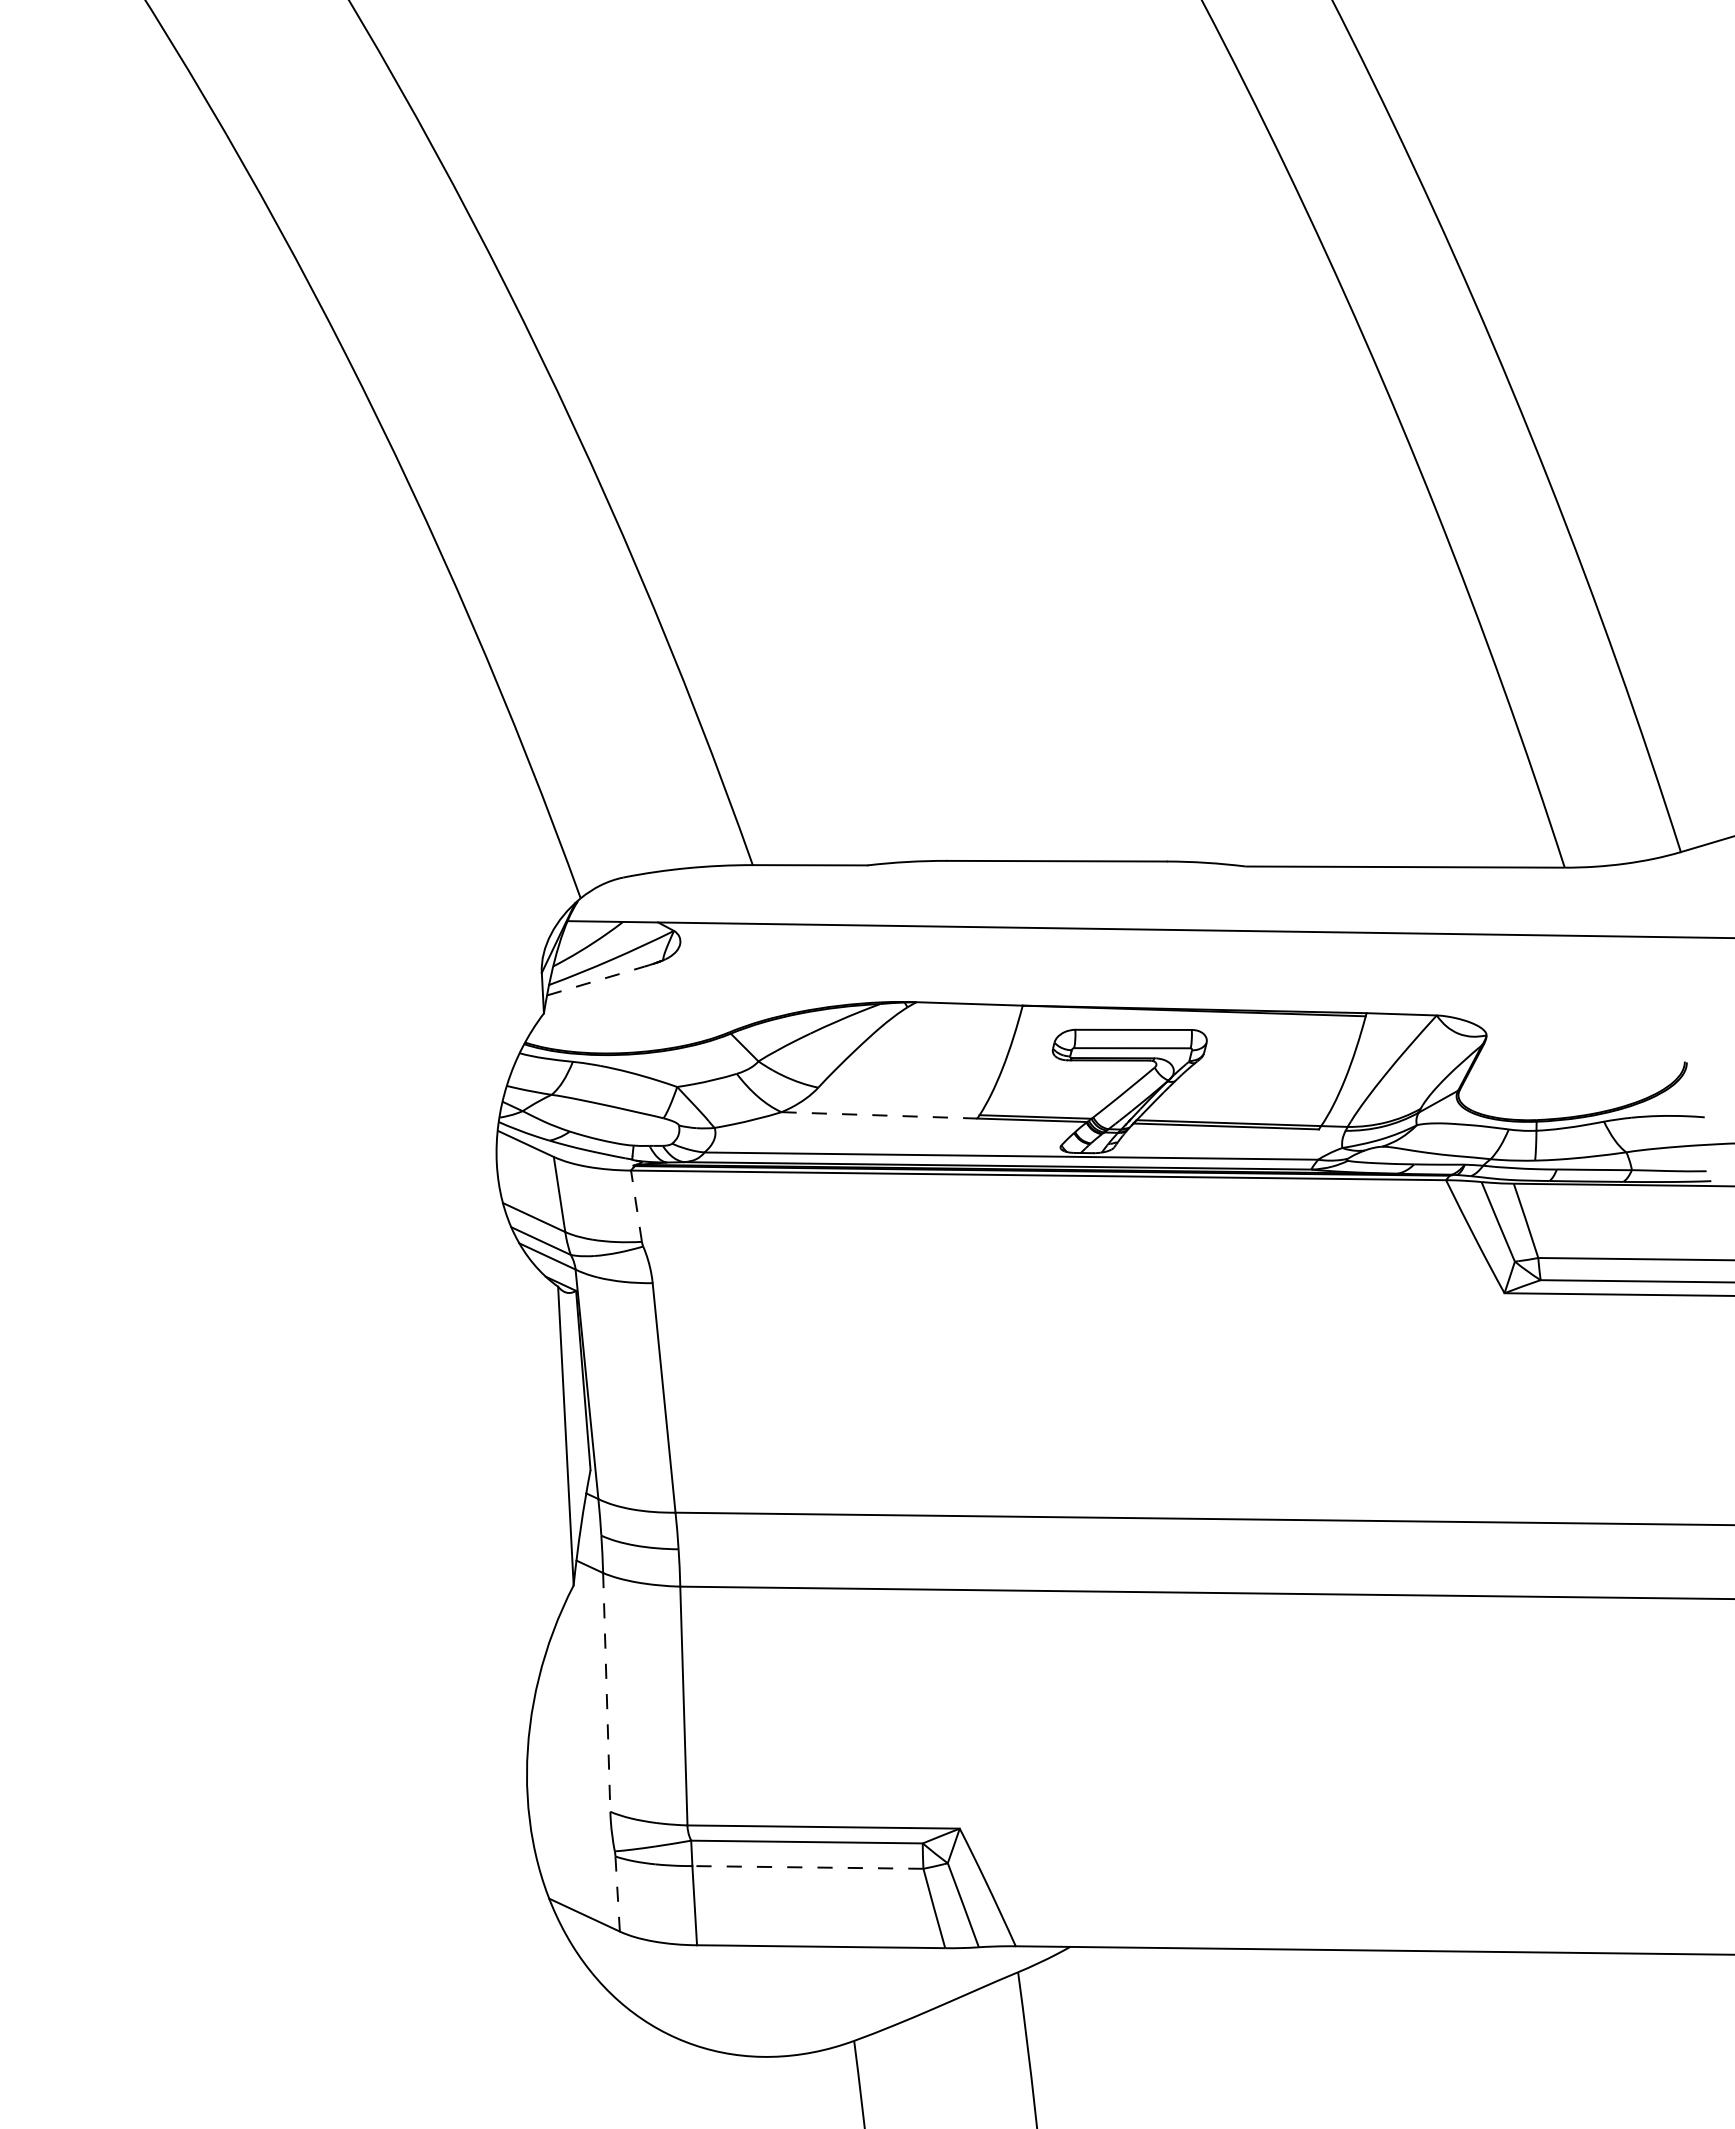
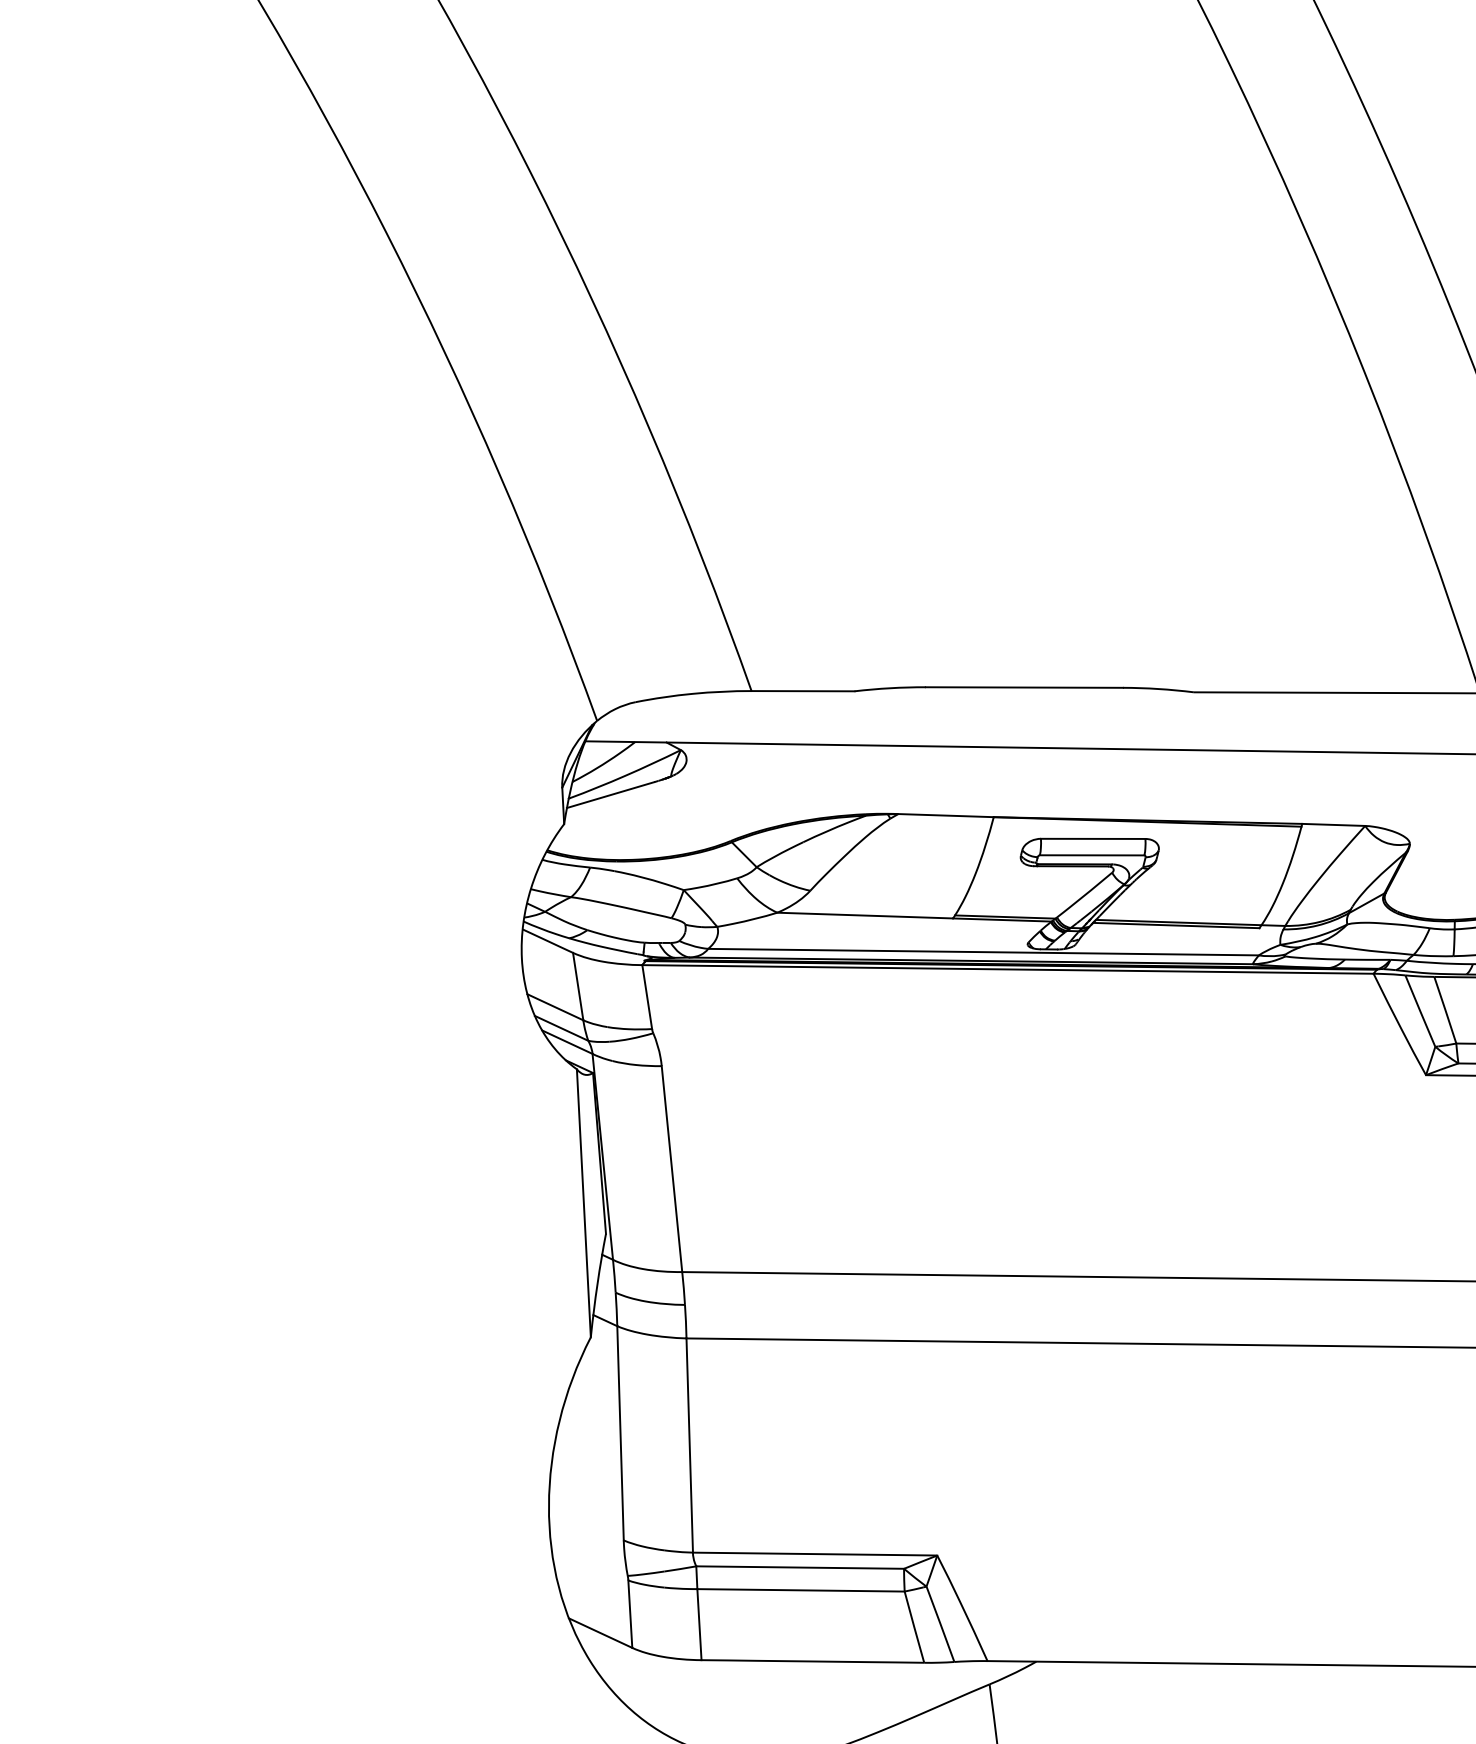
line: (595, 981) -> (610, 795), dashed -> solid
line: (879, 1115) -> (865, 915), dashed -> solid
line: (636, 1205) -> (647, 996), dashed -> solid
line: (606, 1692) -> (620, 1433), dashed -> solid
line: (807, 1867) -> (800, 1590), dashed -> solid
line: (617, 1894) -> (630, 1614), dashed -> solid

